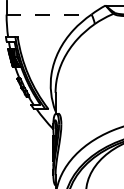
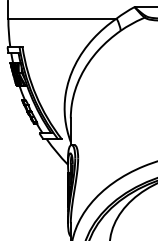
line: (49, 14) -> (63, 18), dashed -> solid

